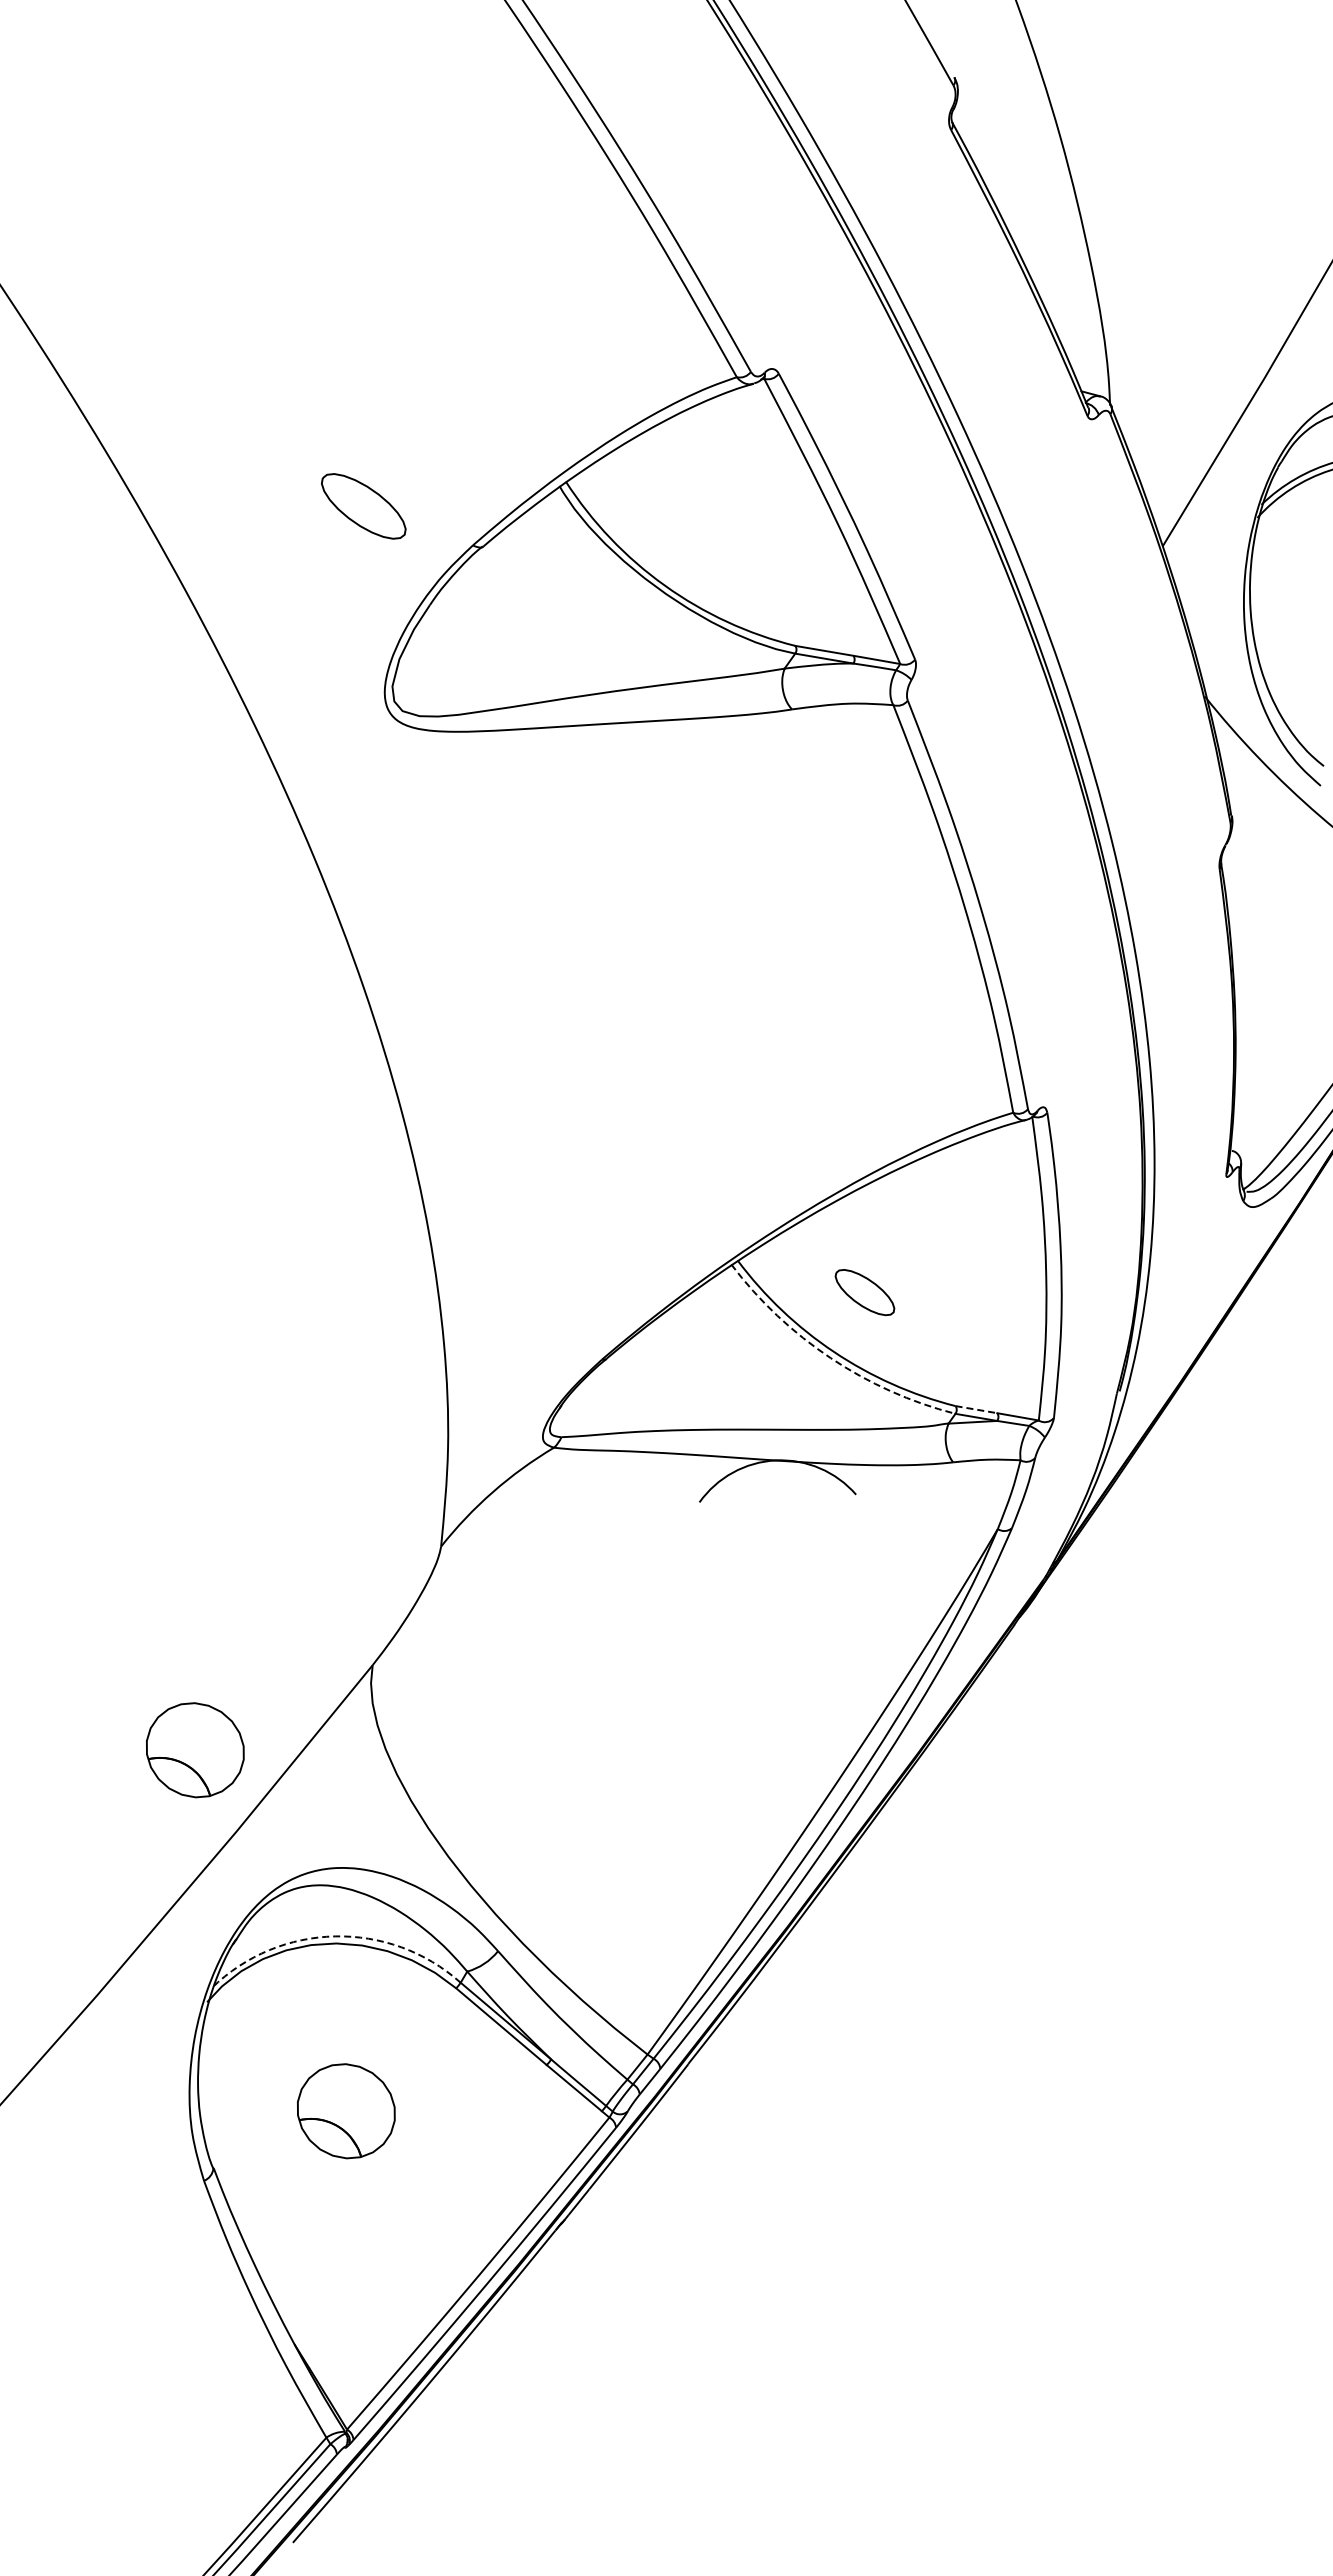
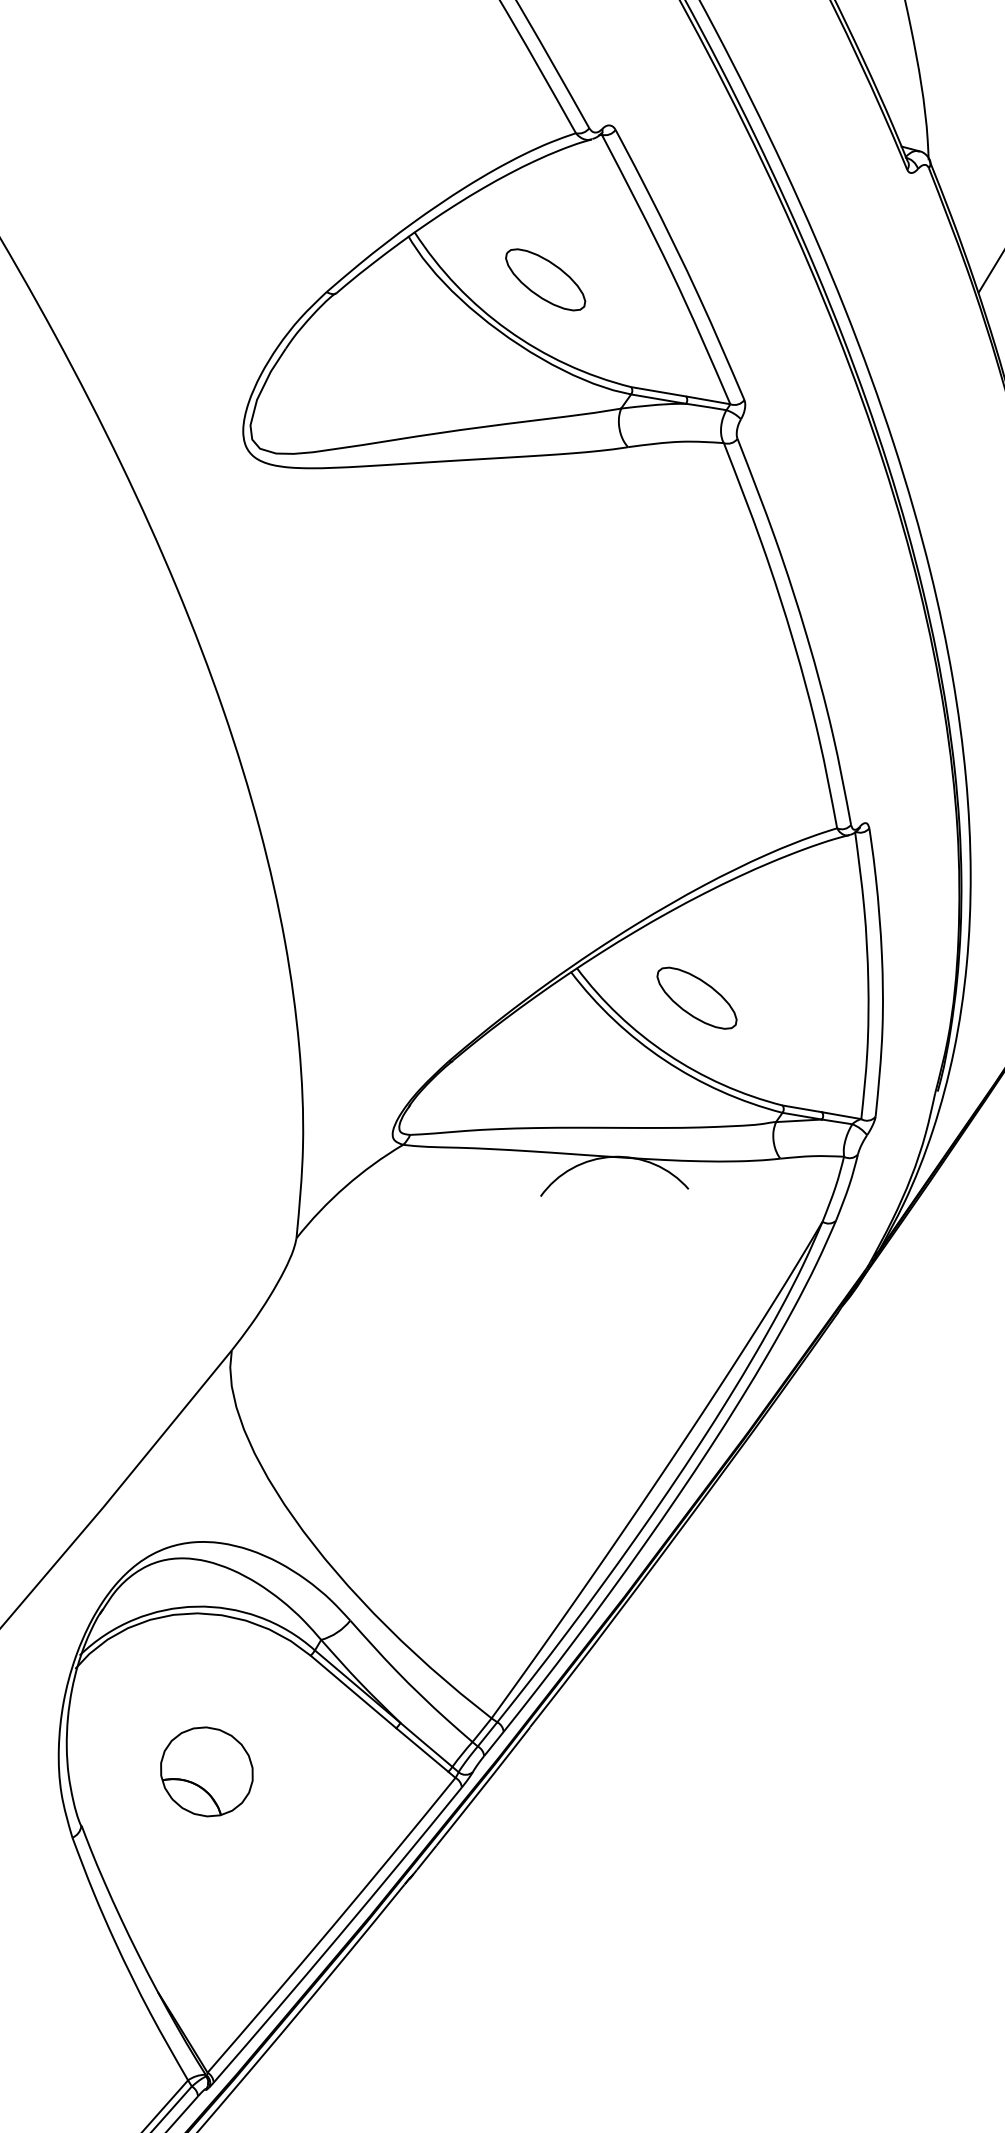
part: (363, 506) -> (545, 279), moved
part: (864, 1292) -> (696, 998), size x1.43
arc: (830, 1358) -> (664, 1060), dashed -> solid
line: (976, 1409) -> (802, 1108), dashed -> solid
part: (195, 1750) -> (64, 1430), removed
arc: (335, 1936) -> (196, 1606), dashed -> solid

